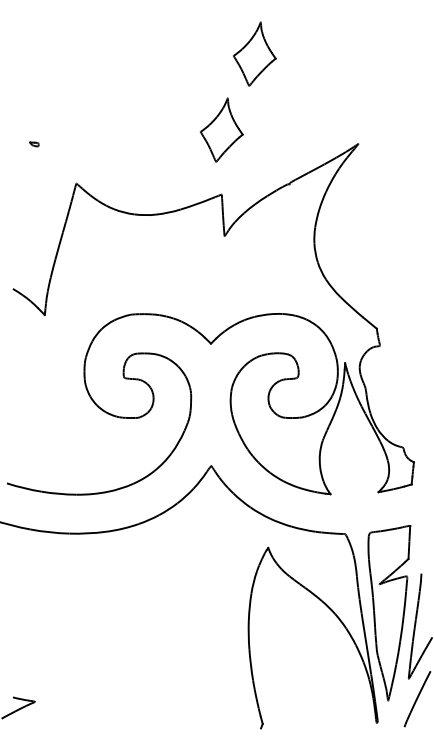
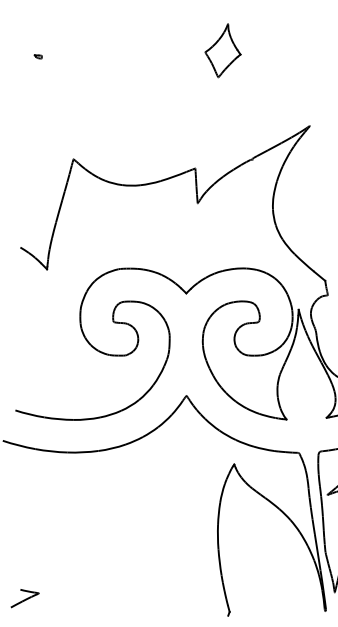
part: (221, 129) -> (195, 113), removed
part: (34, 144) -> (38, 56), moved

